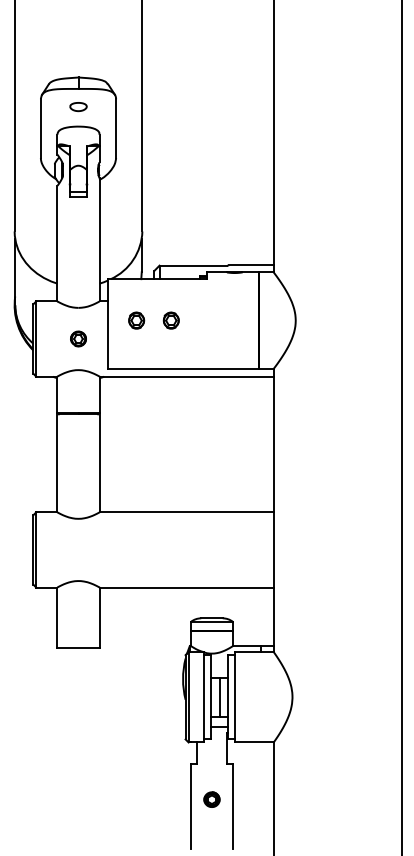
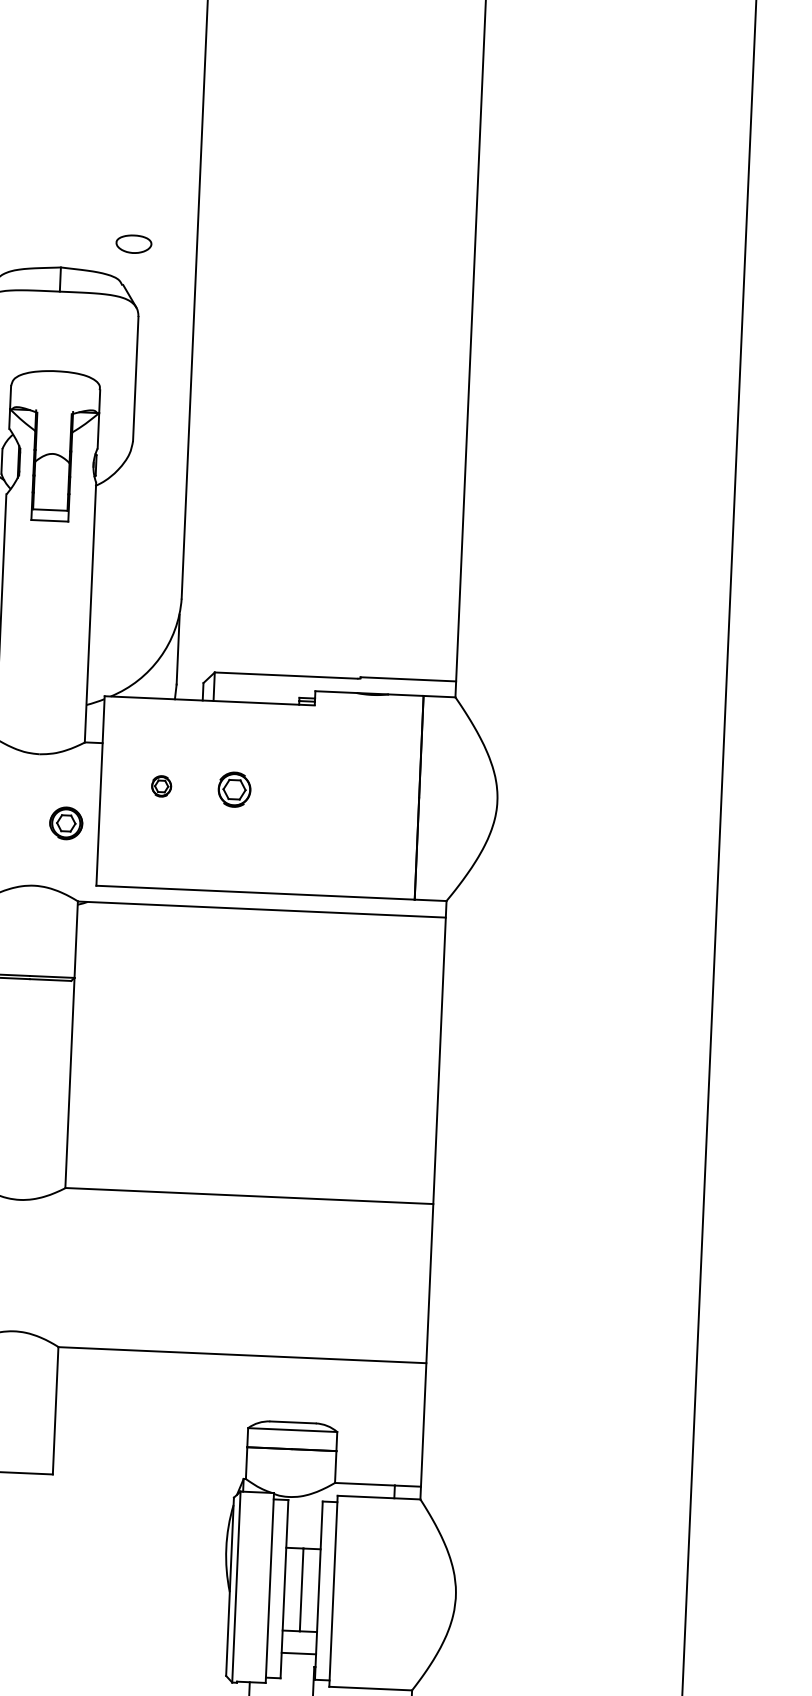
part: (78, 107) -> (133, 245), moved
part: (136, 320) -> (161, 786), size x0.6
part: (78, 338) -> (66, 822), moved

